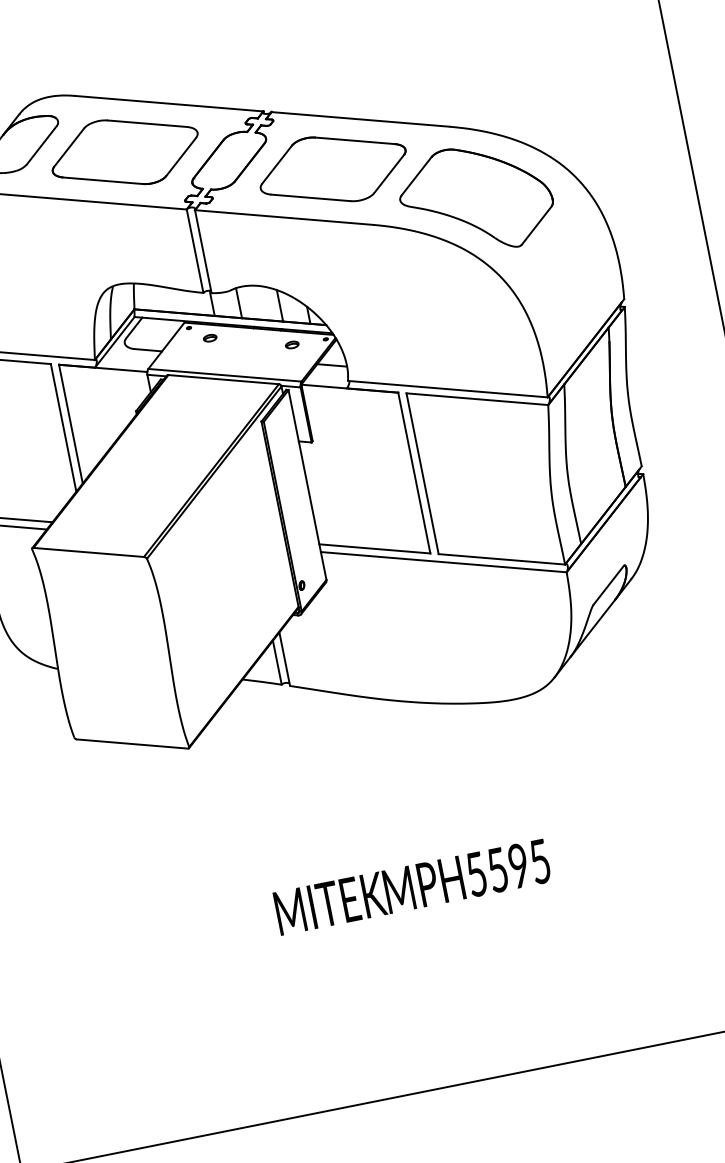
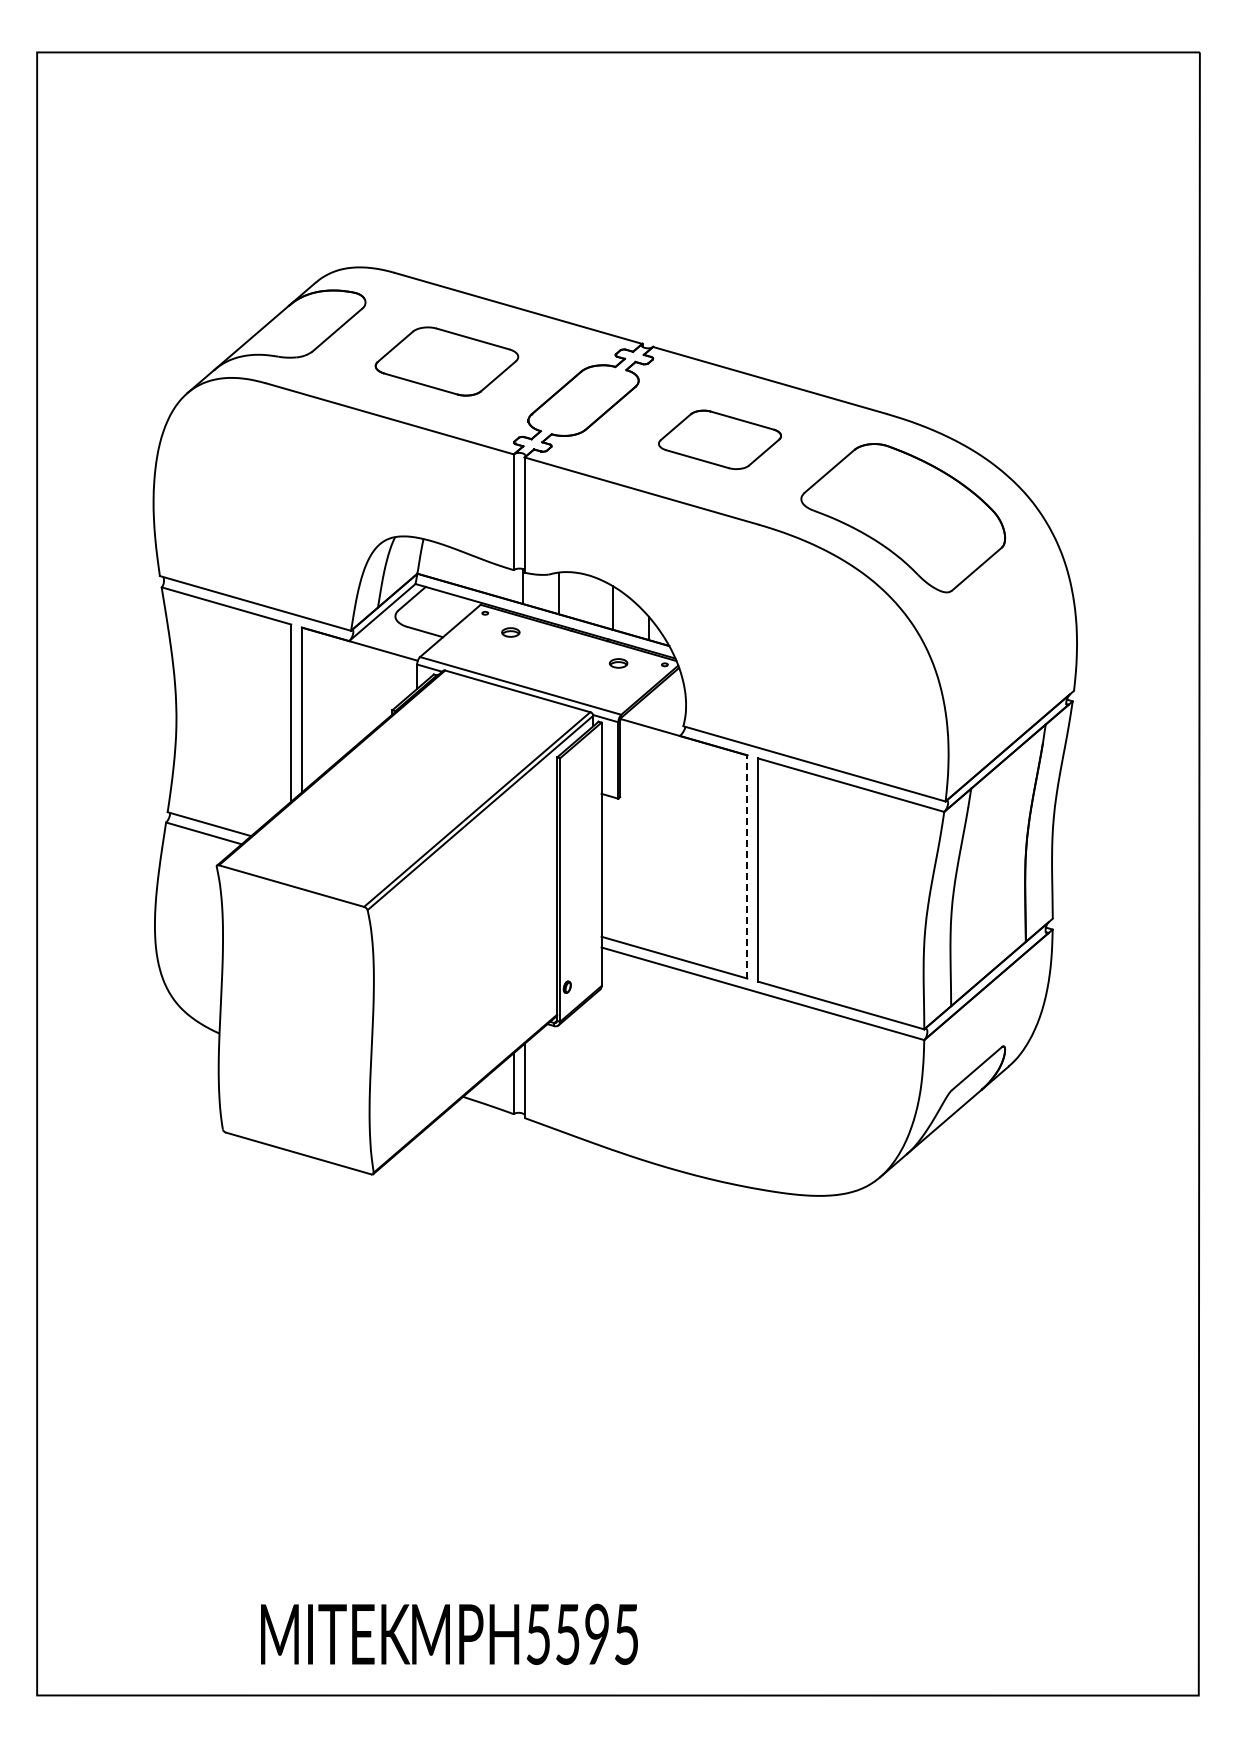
part: (124, 152) -> (446, 361), size x0.7
part: (332, 169) -> (719, 439), size x0.6
line: (331, 364) -> (665, 700), removed
line: (414, 472) -> (747, 866), solid -> dashed
text: (412, 886) -> (449, 1633), moved

